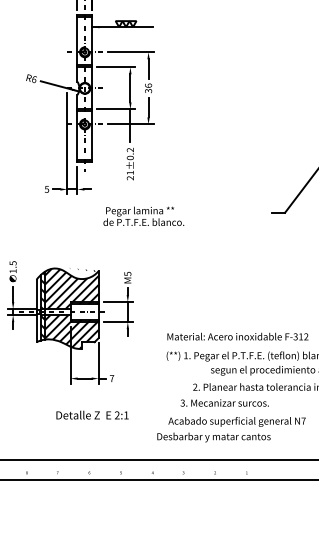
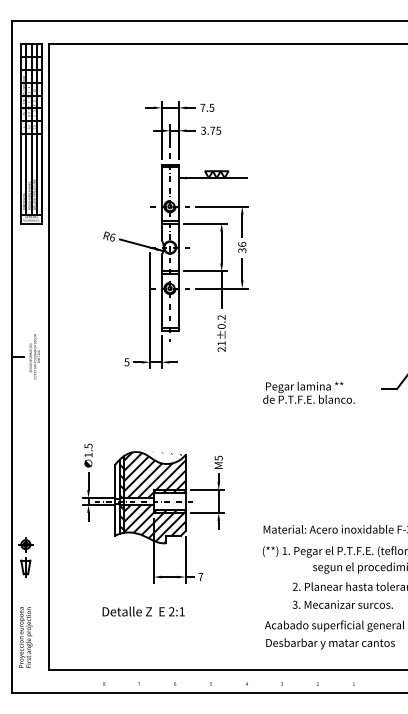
text: (143, 216) -> (308, 392), moved
text: (224, 402) -> (342, 604), moved
text: (92, 415) -> (143, 611), moved
text: (213, 437) -> (330, 643), moved

